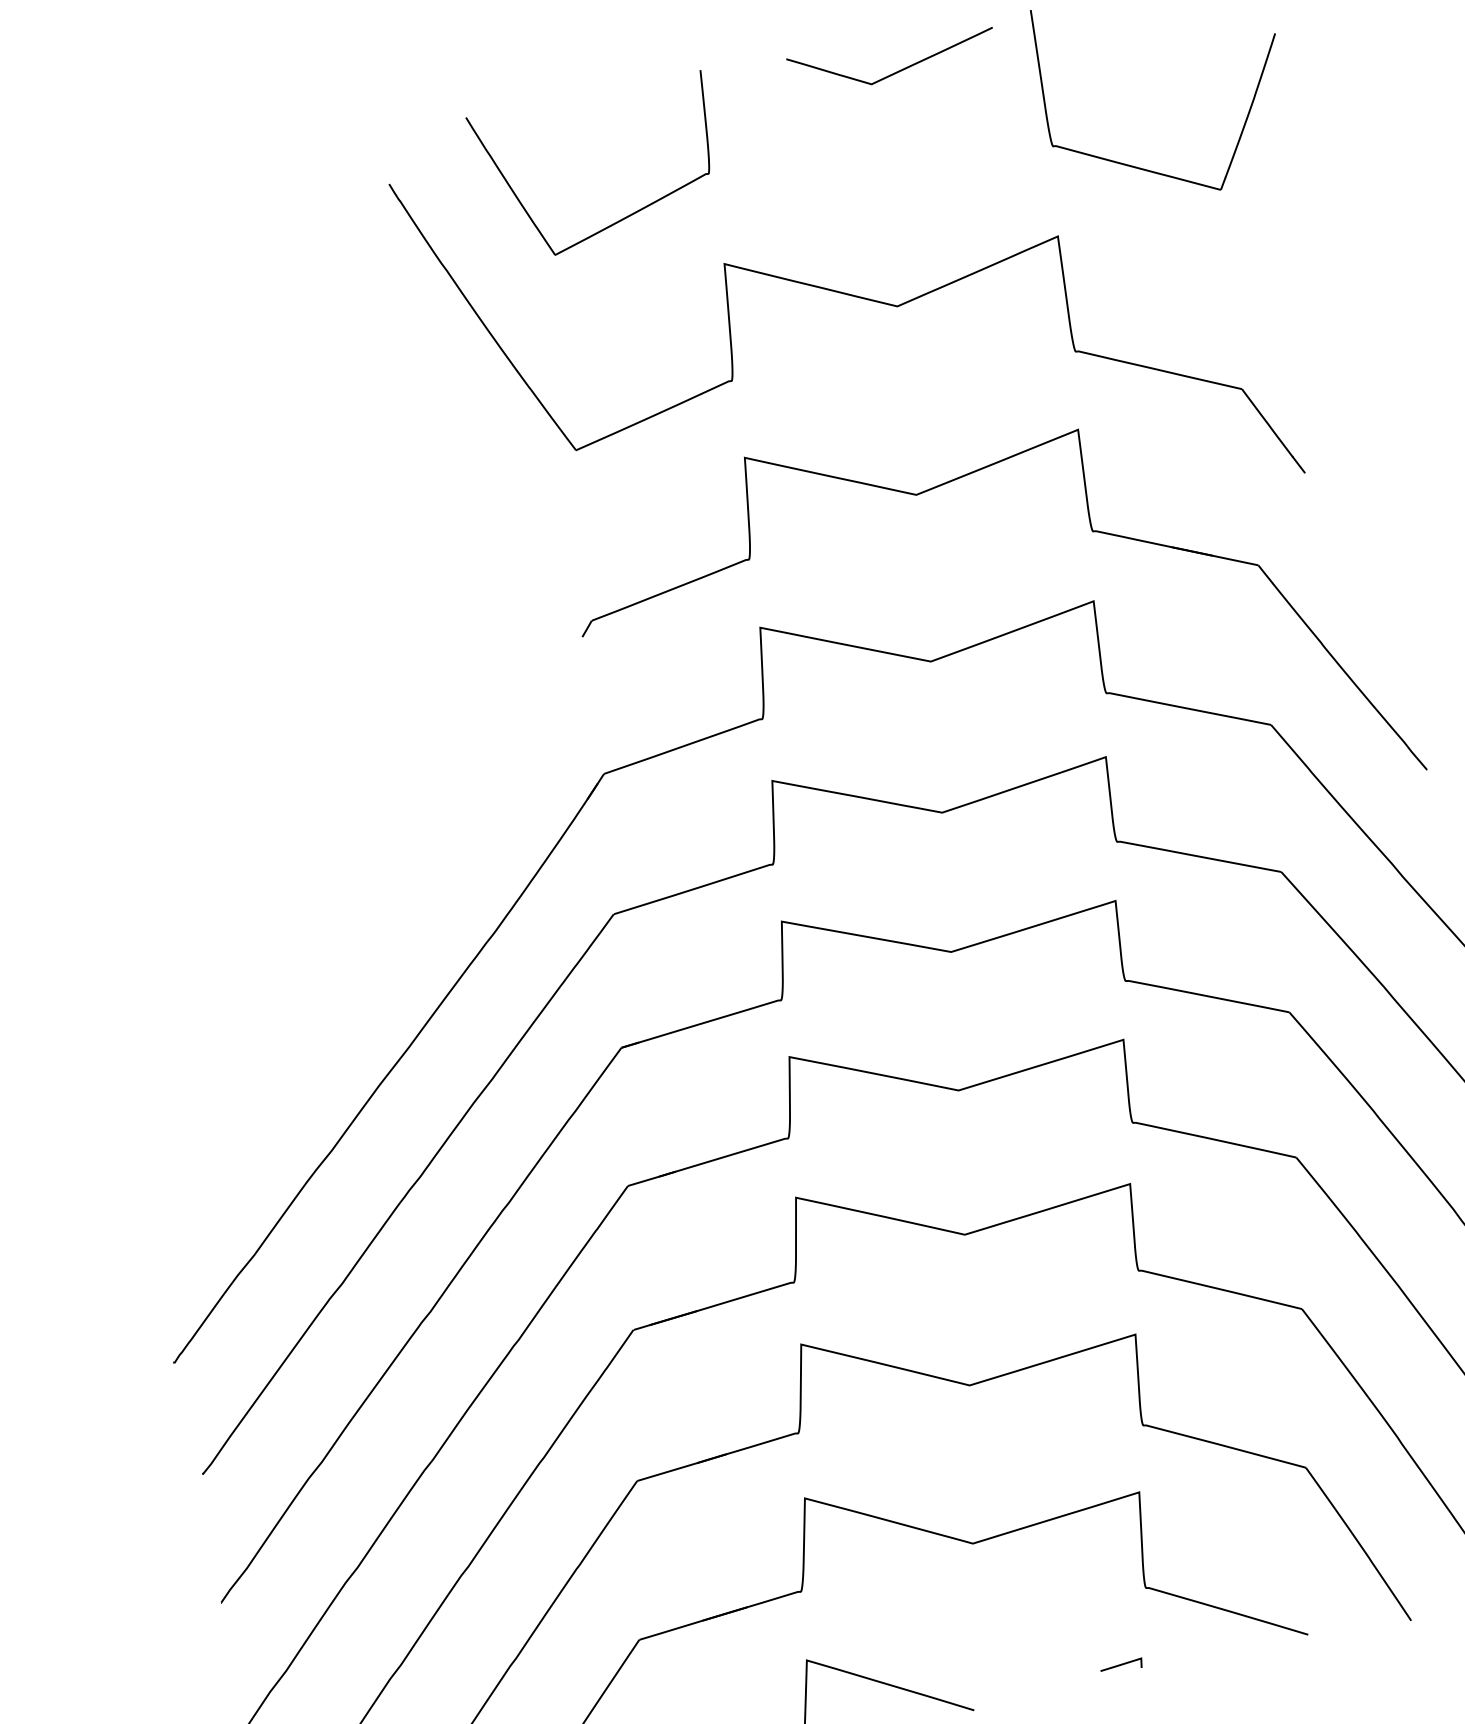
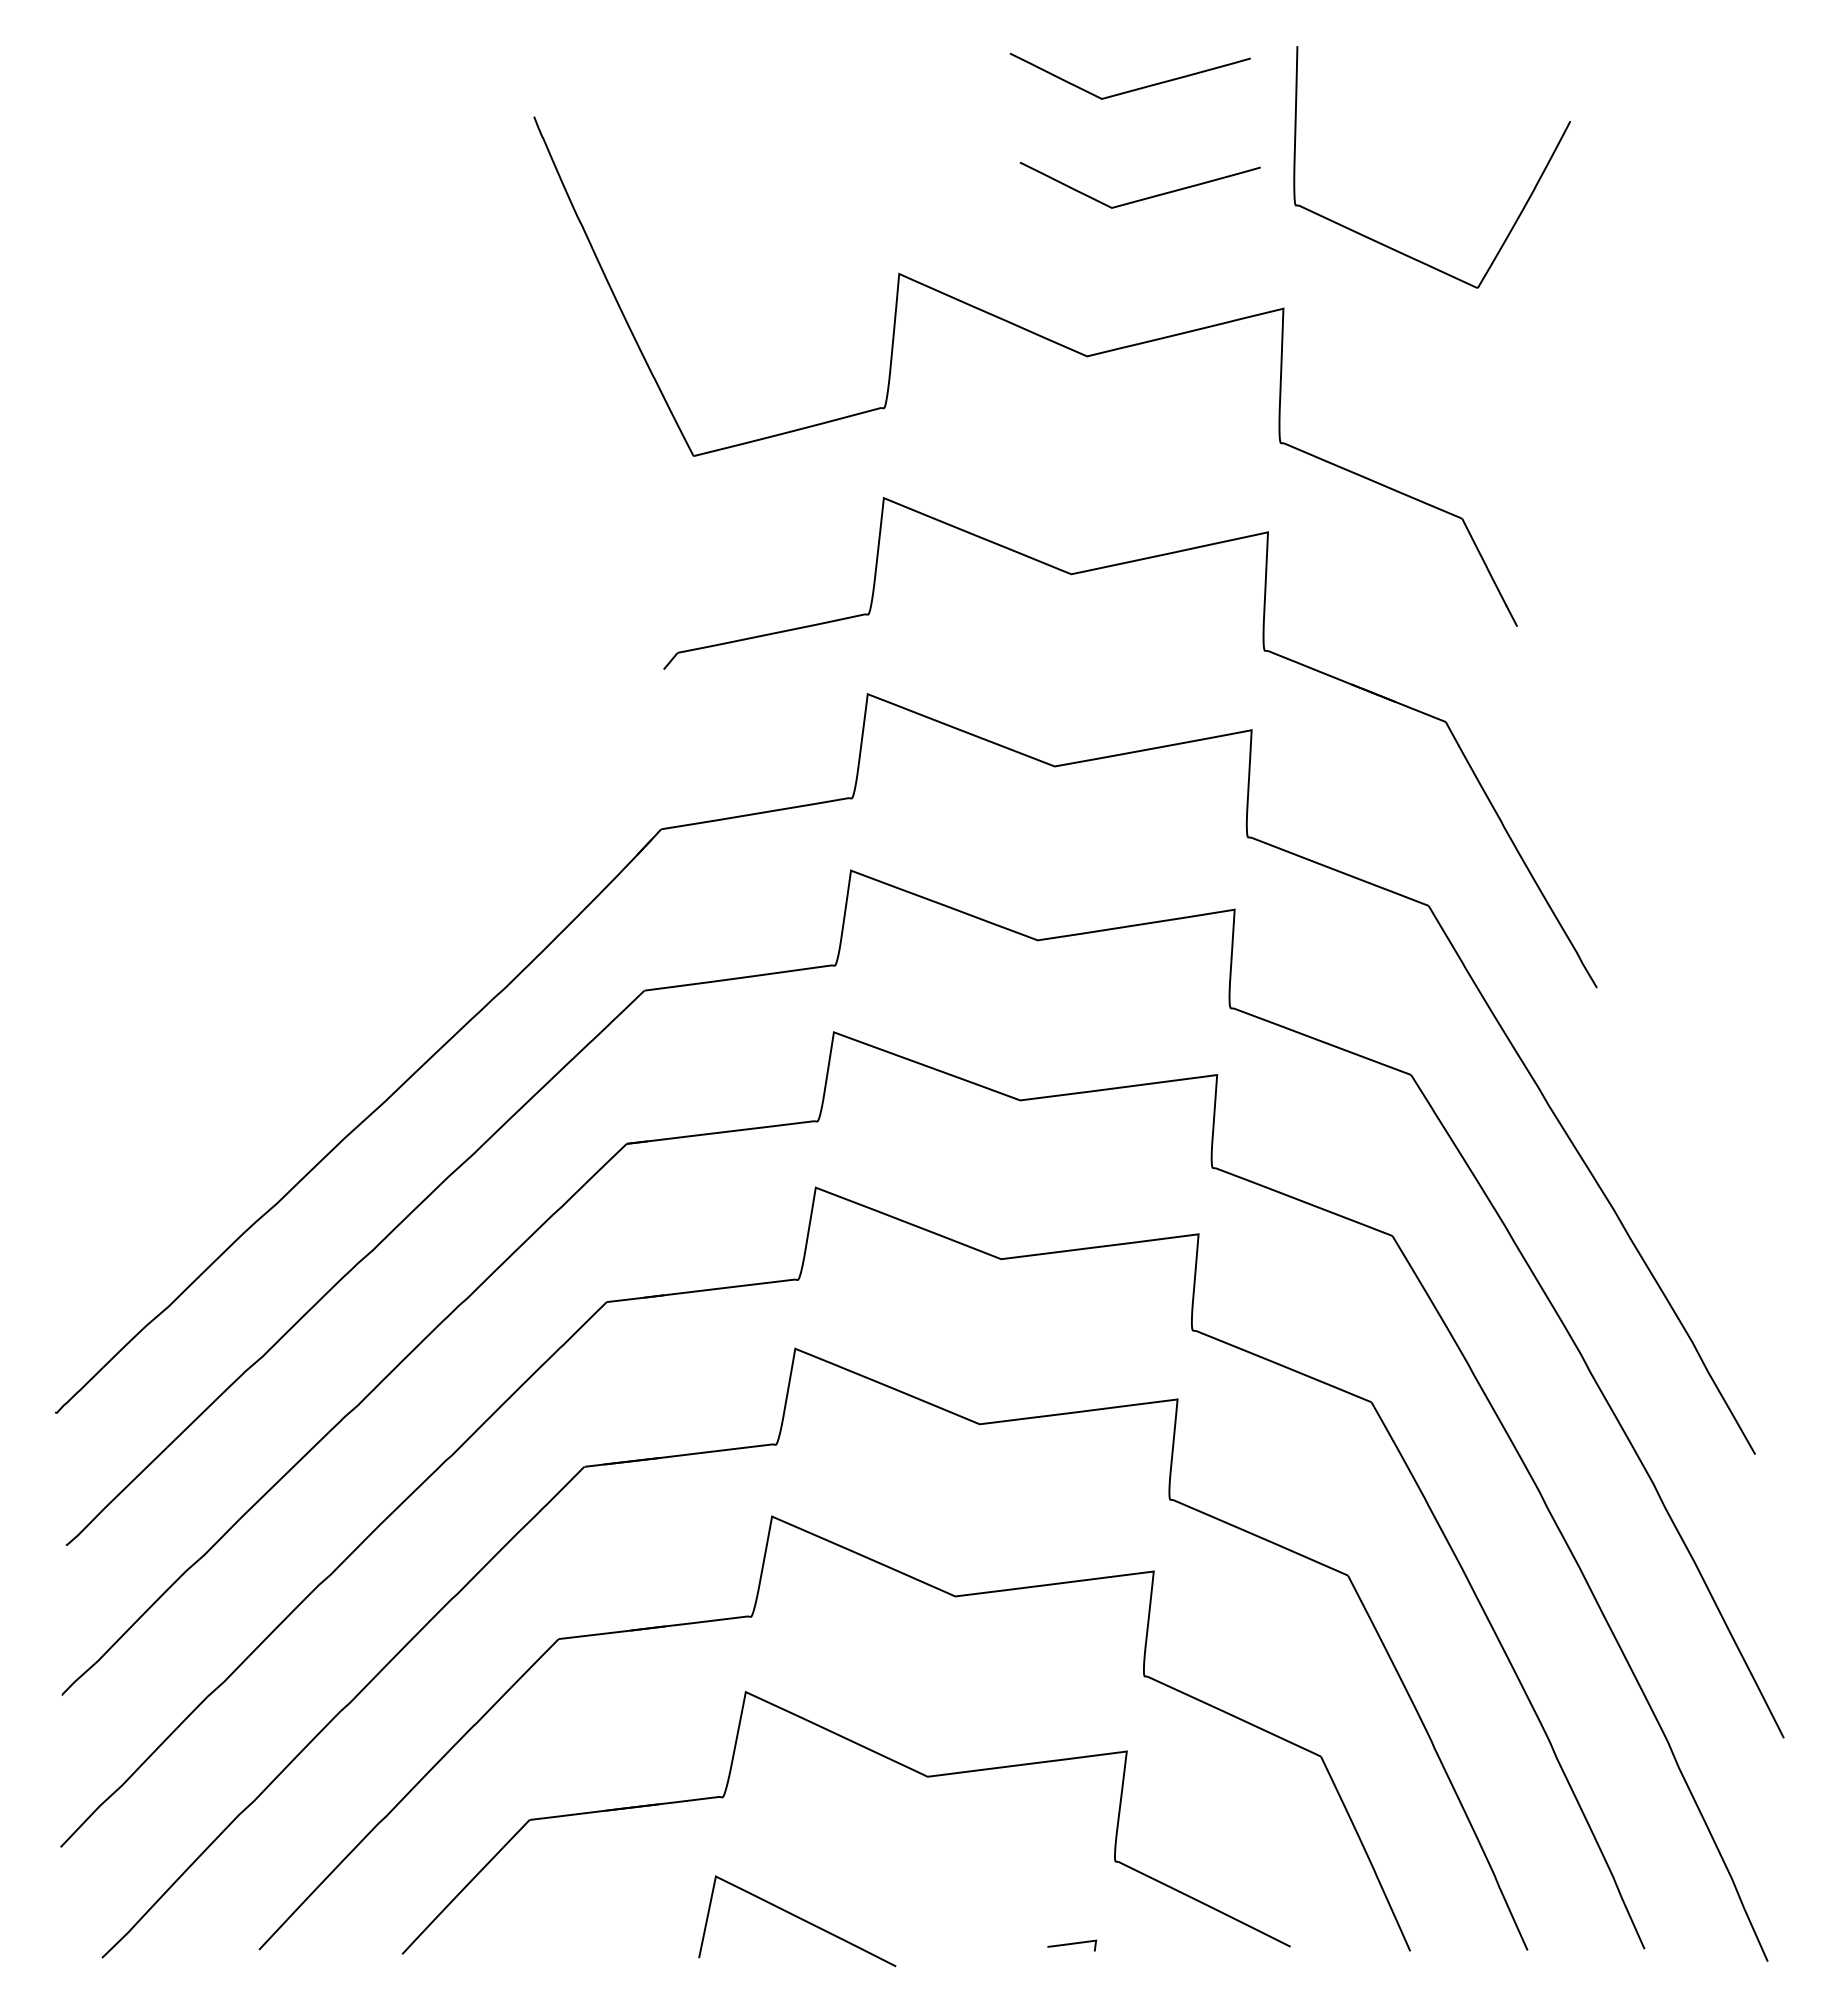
curve: (921, 163) -> (1142, 198), added
part: (623, 217) -> (793, 201), removed

